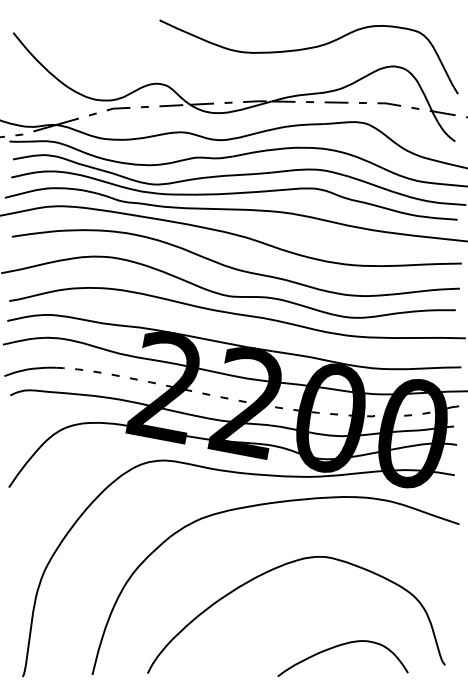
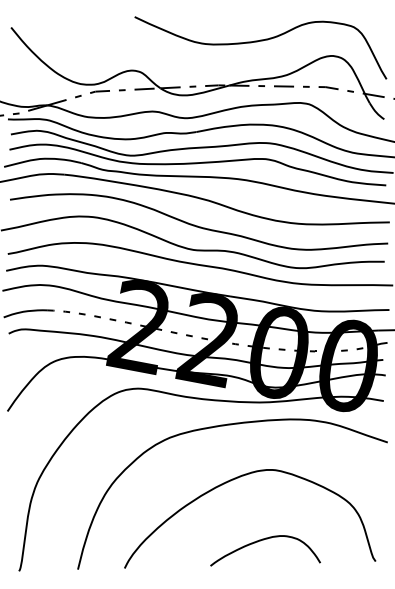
curve: (340, 646) -> (263, 540), moved

